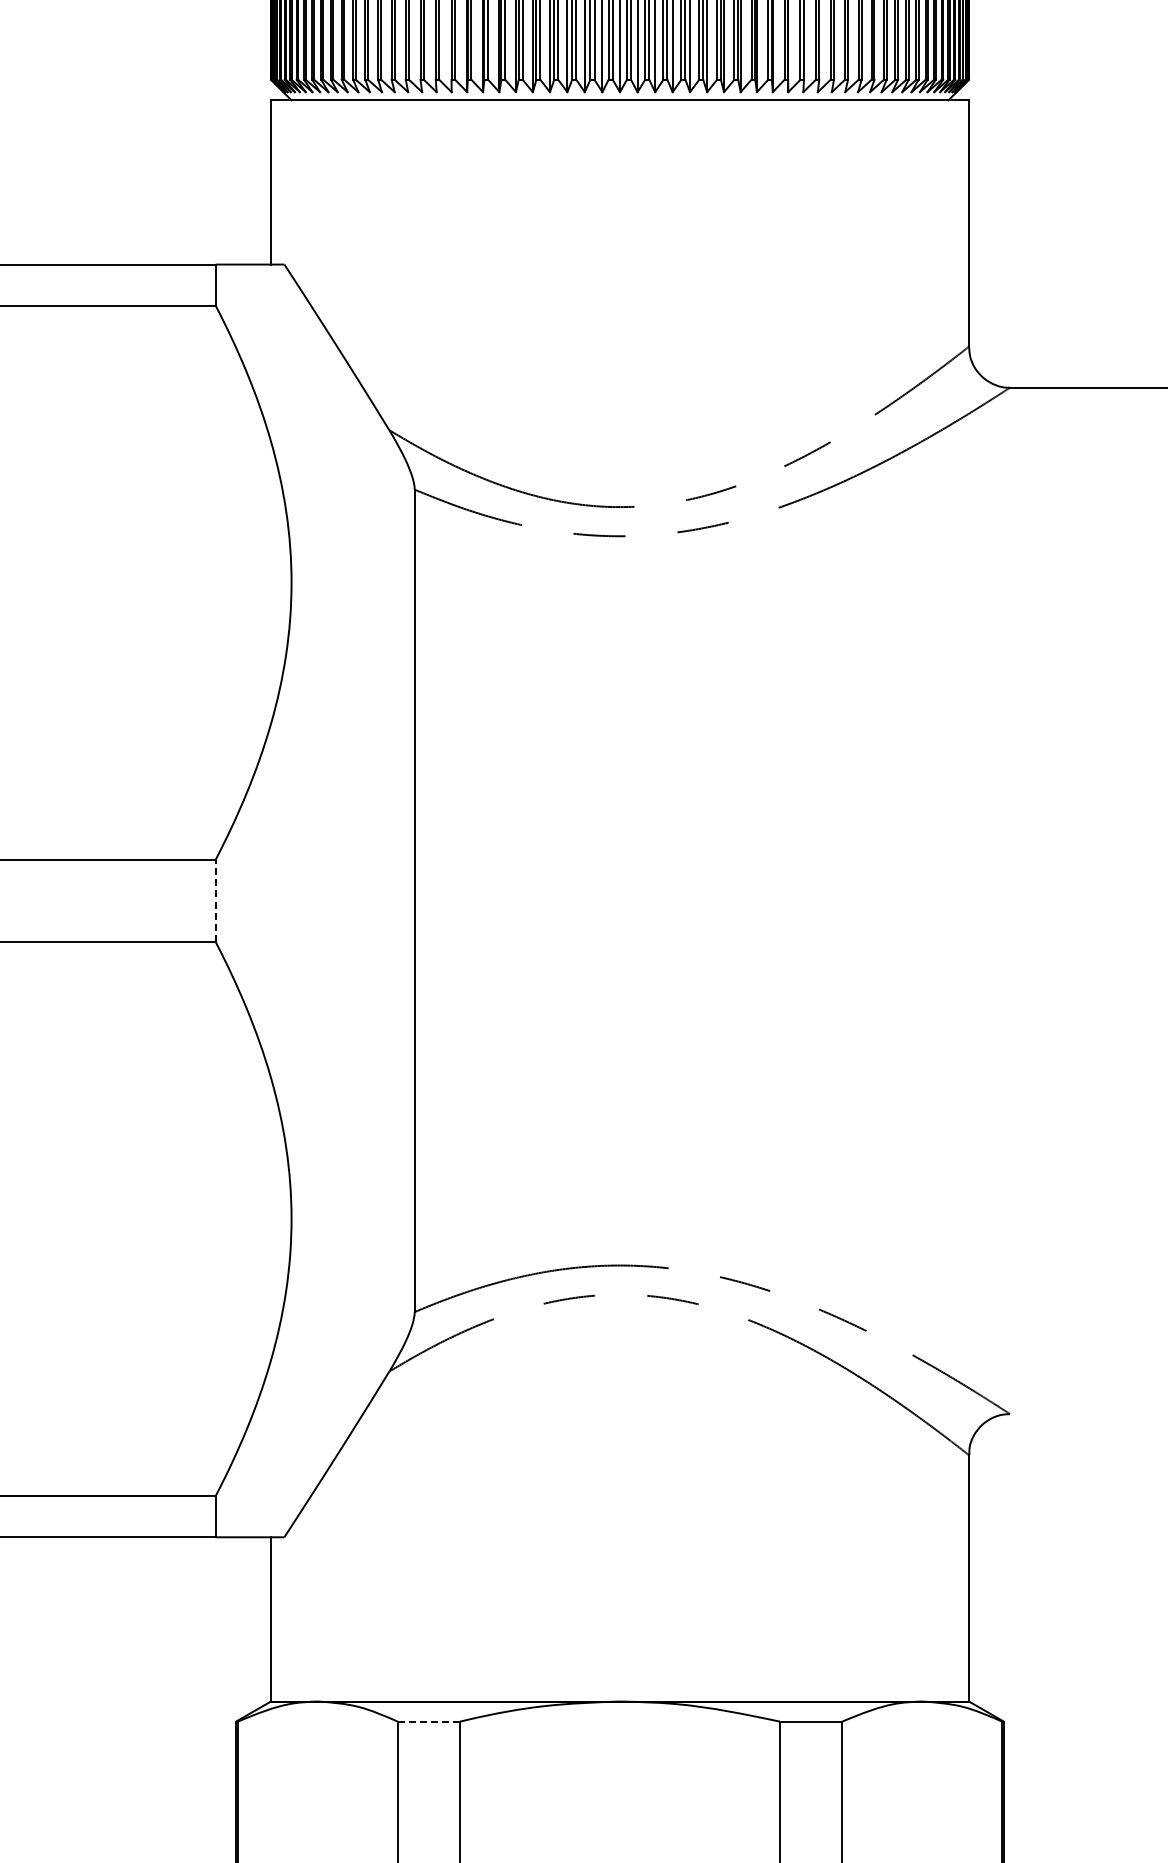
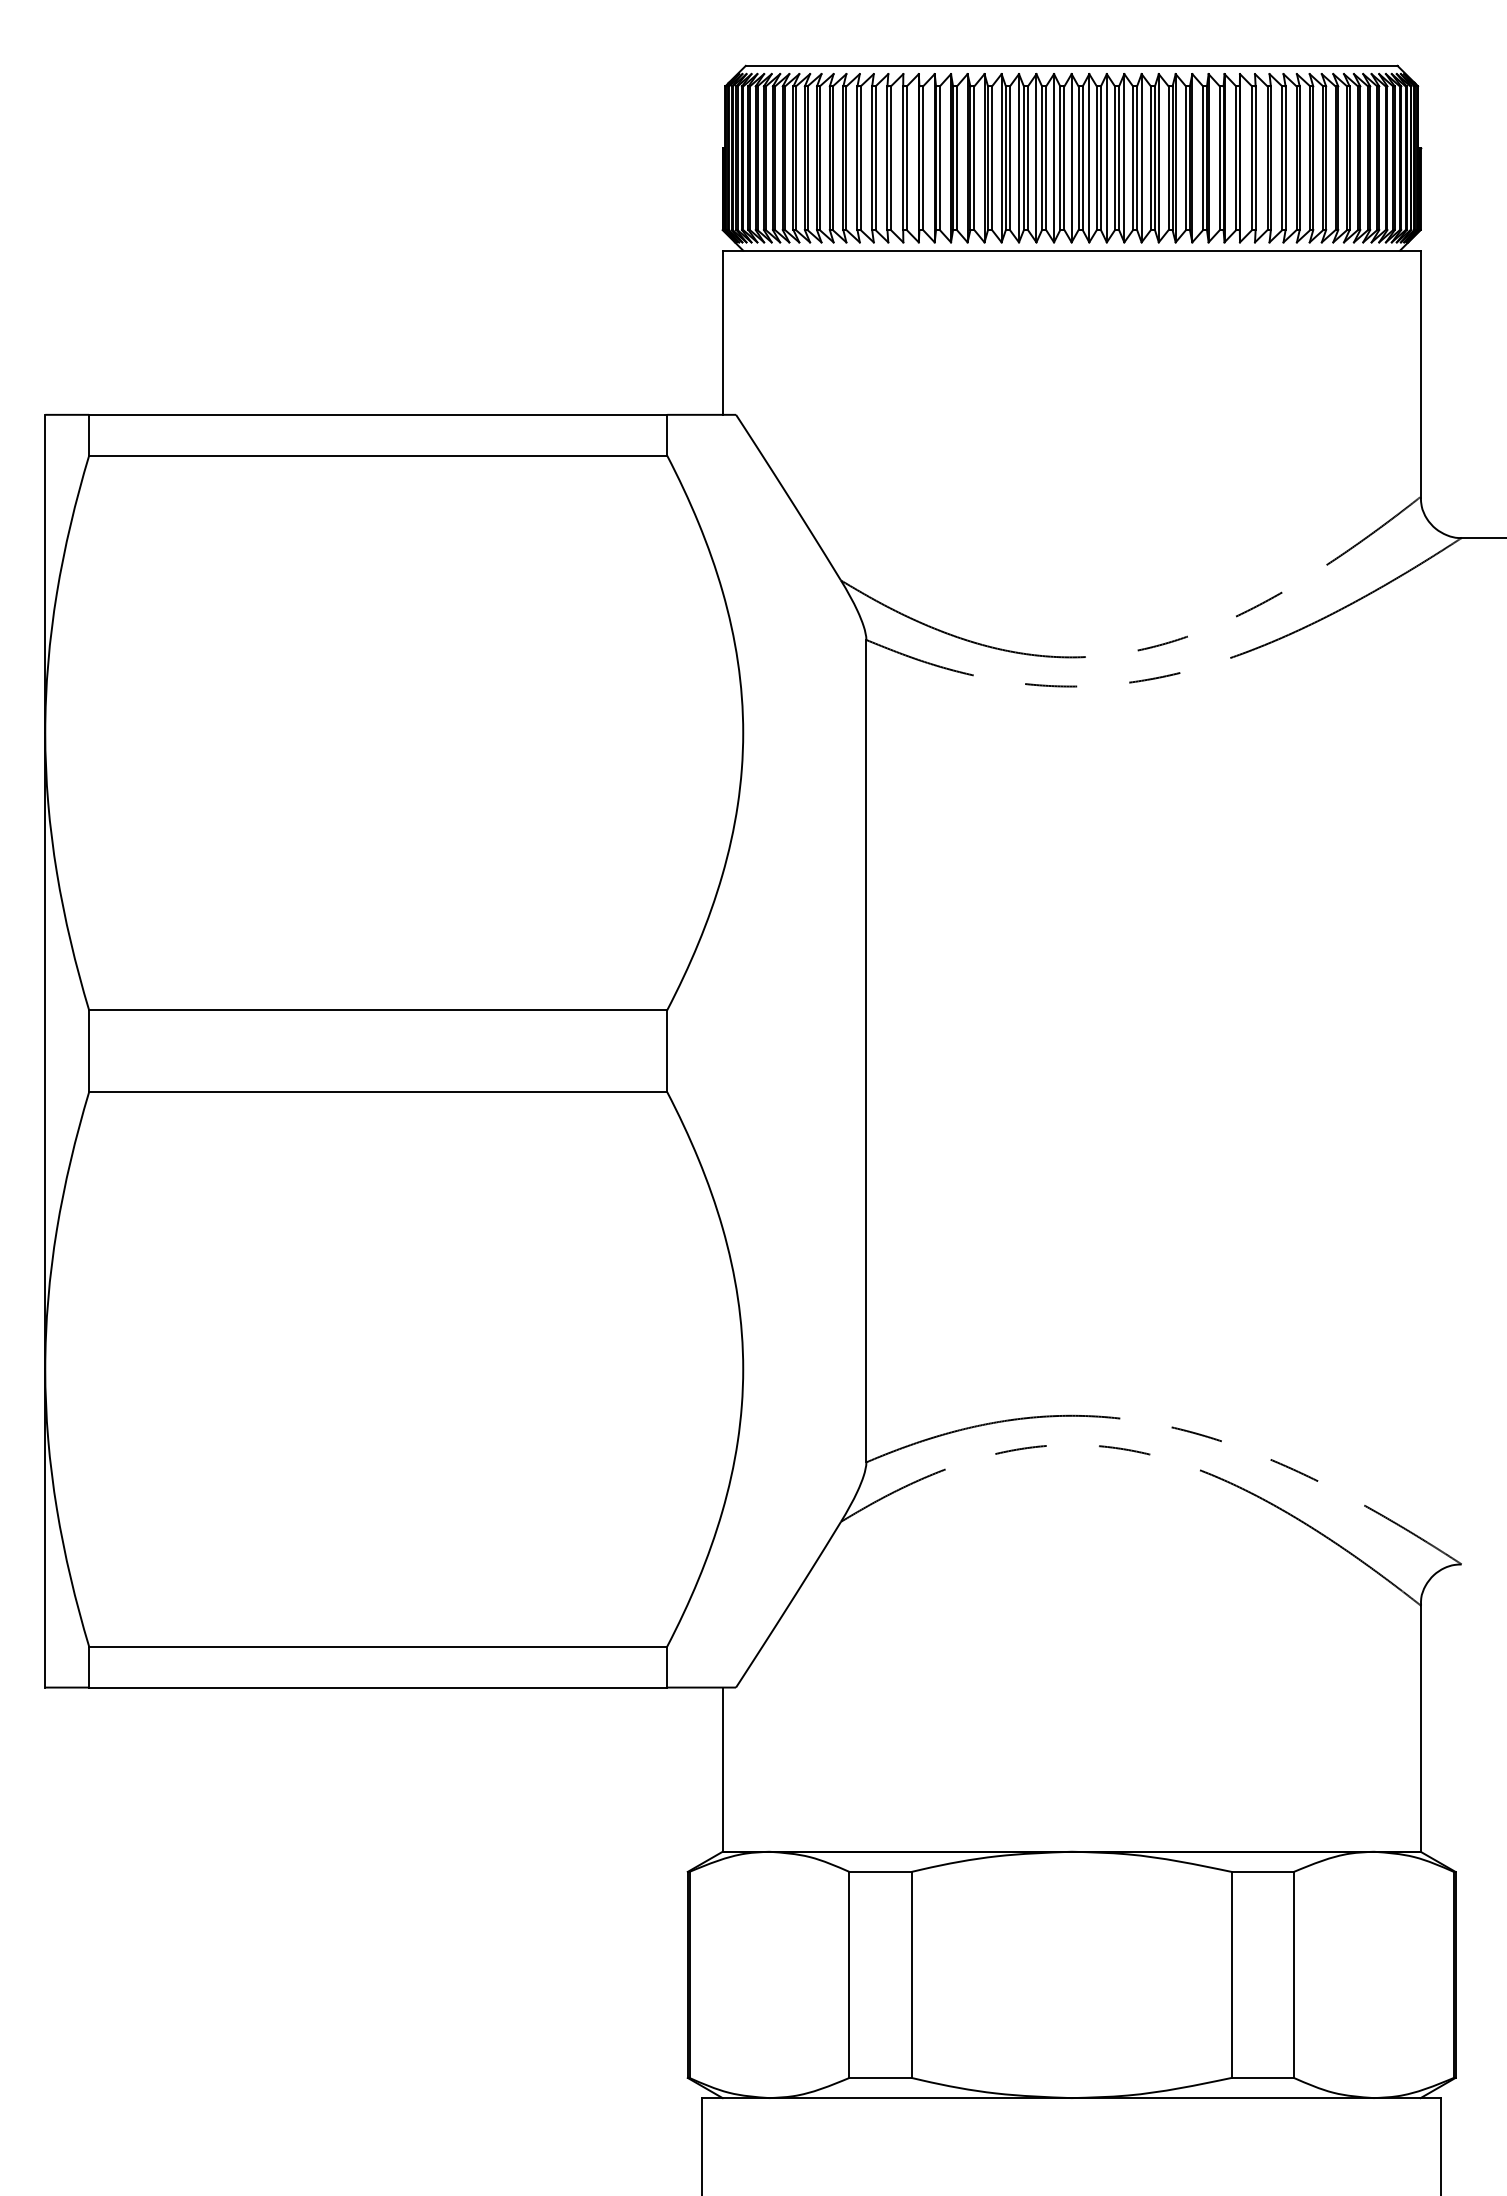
line: (215, 901) -> (667, 1051), dashed -> solid
line: (429, 1721) -> (881, 1871), dashed -> solid

